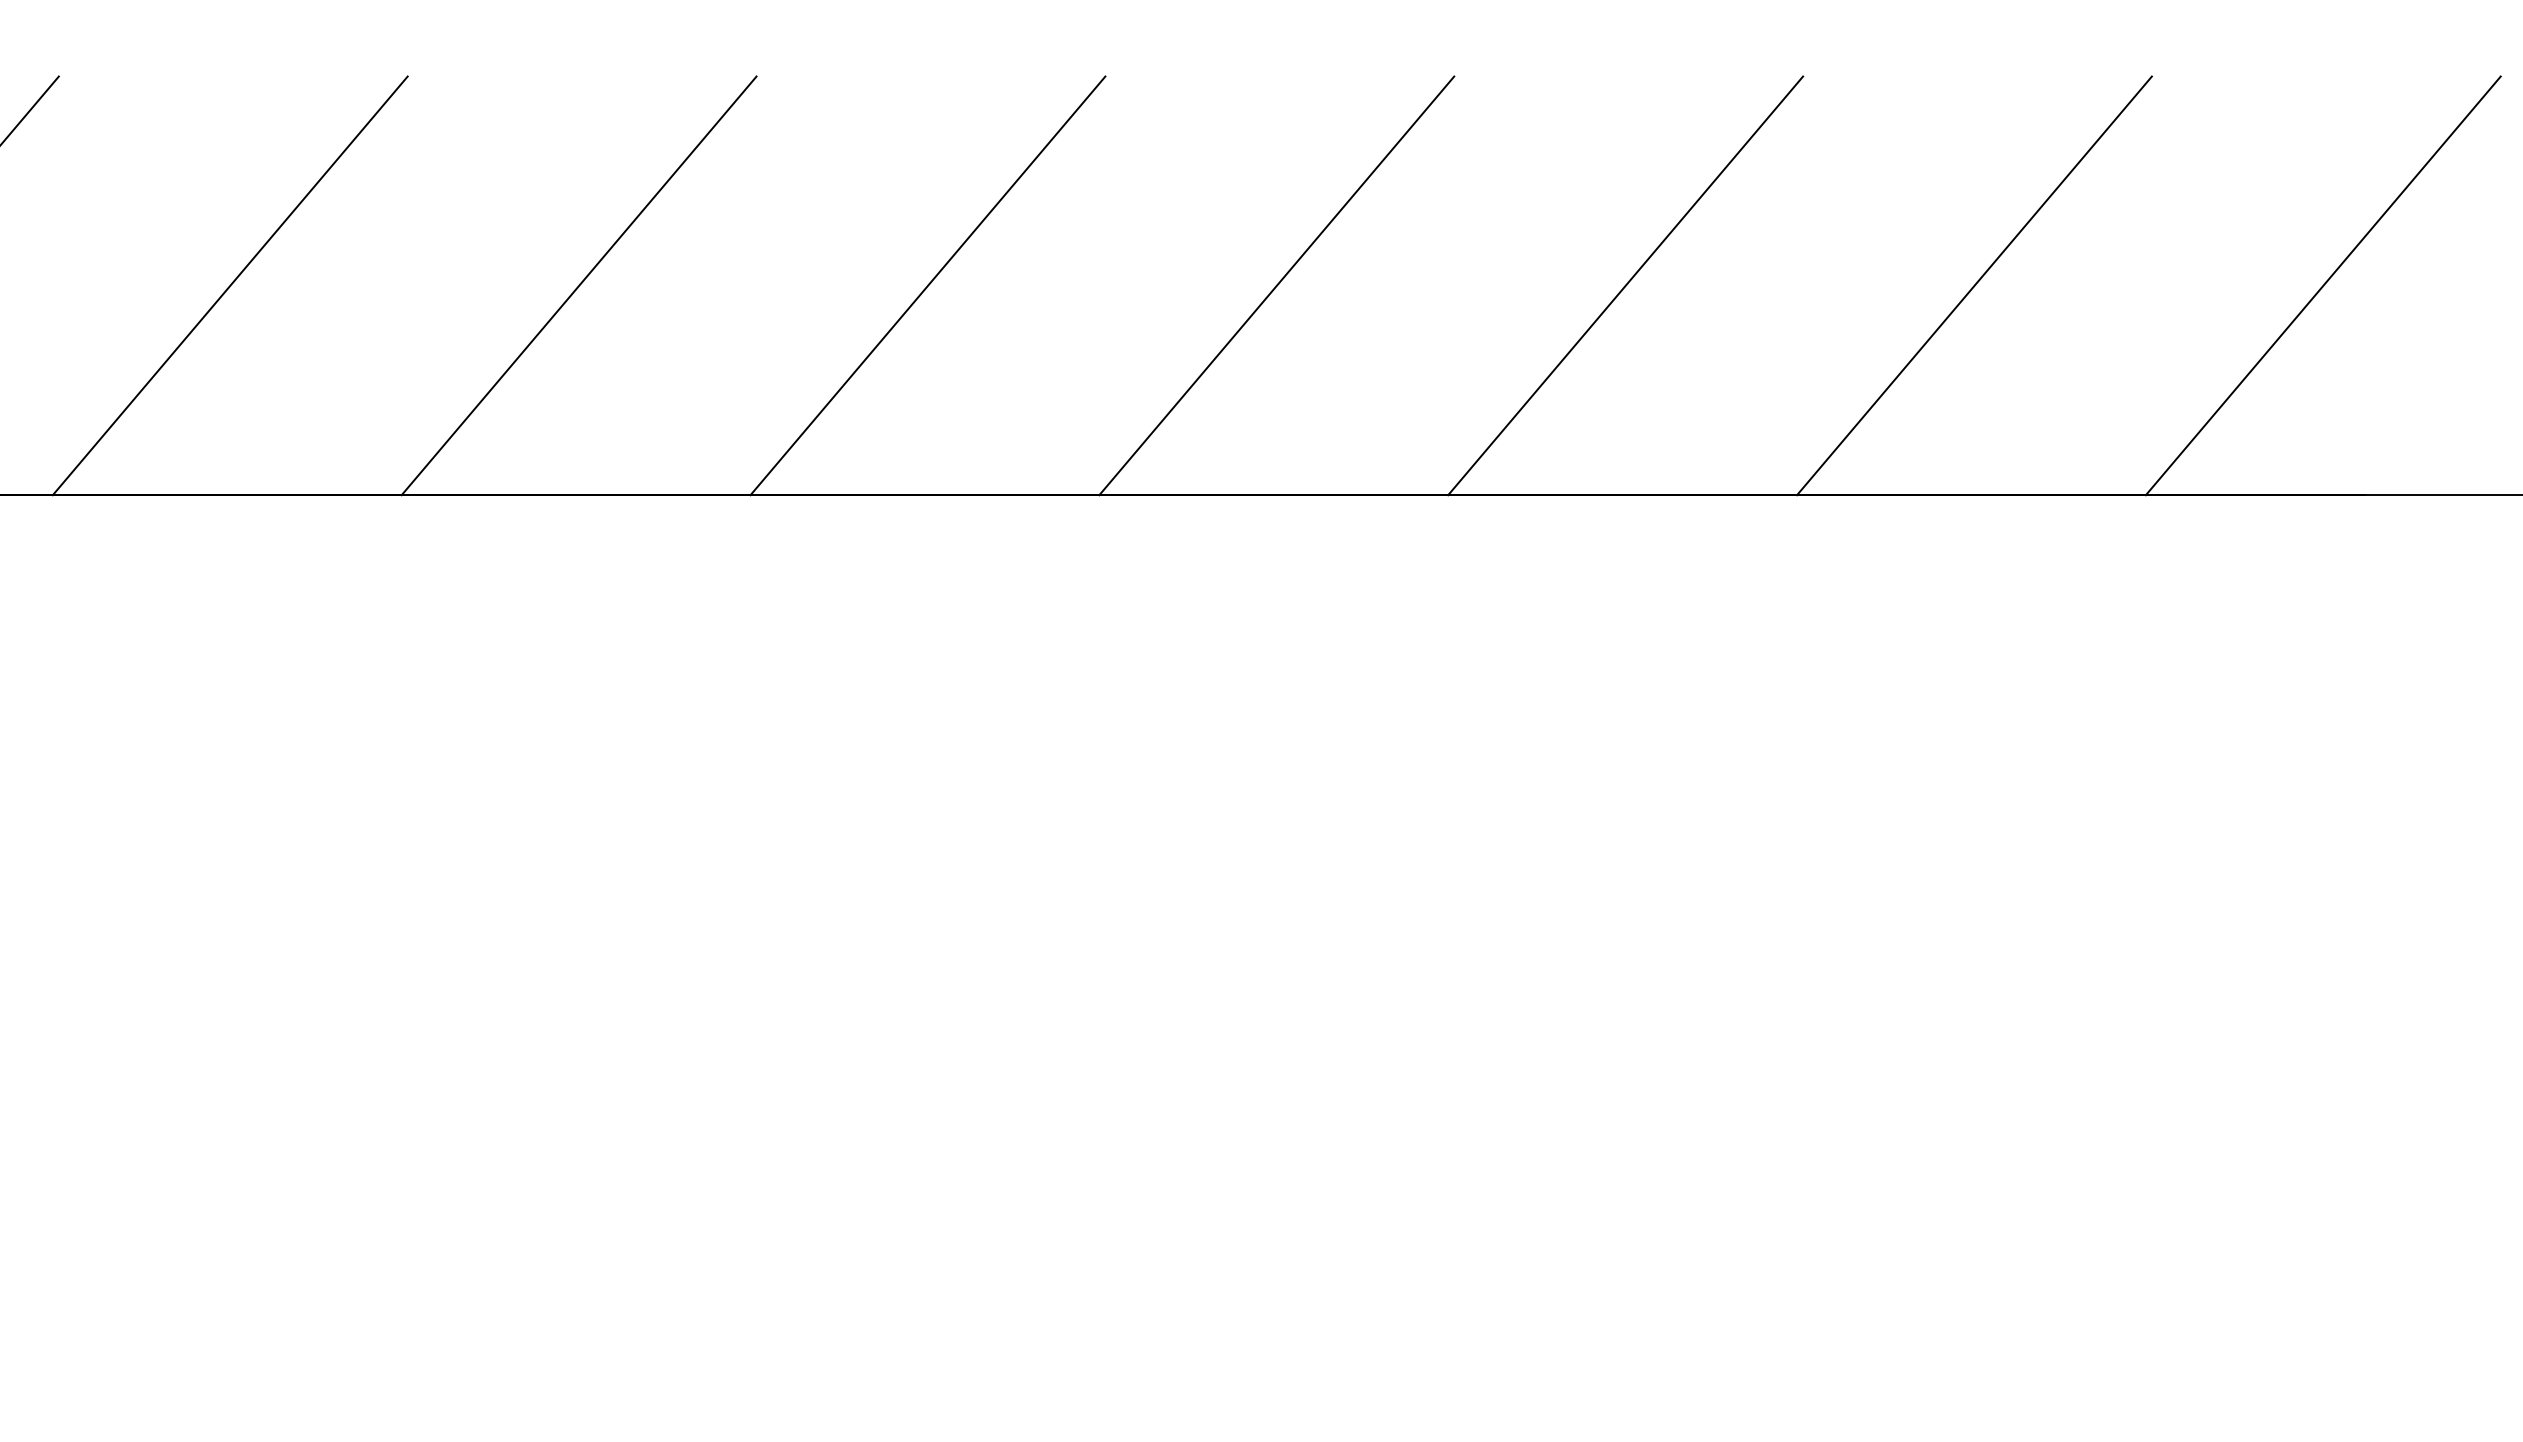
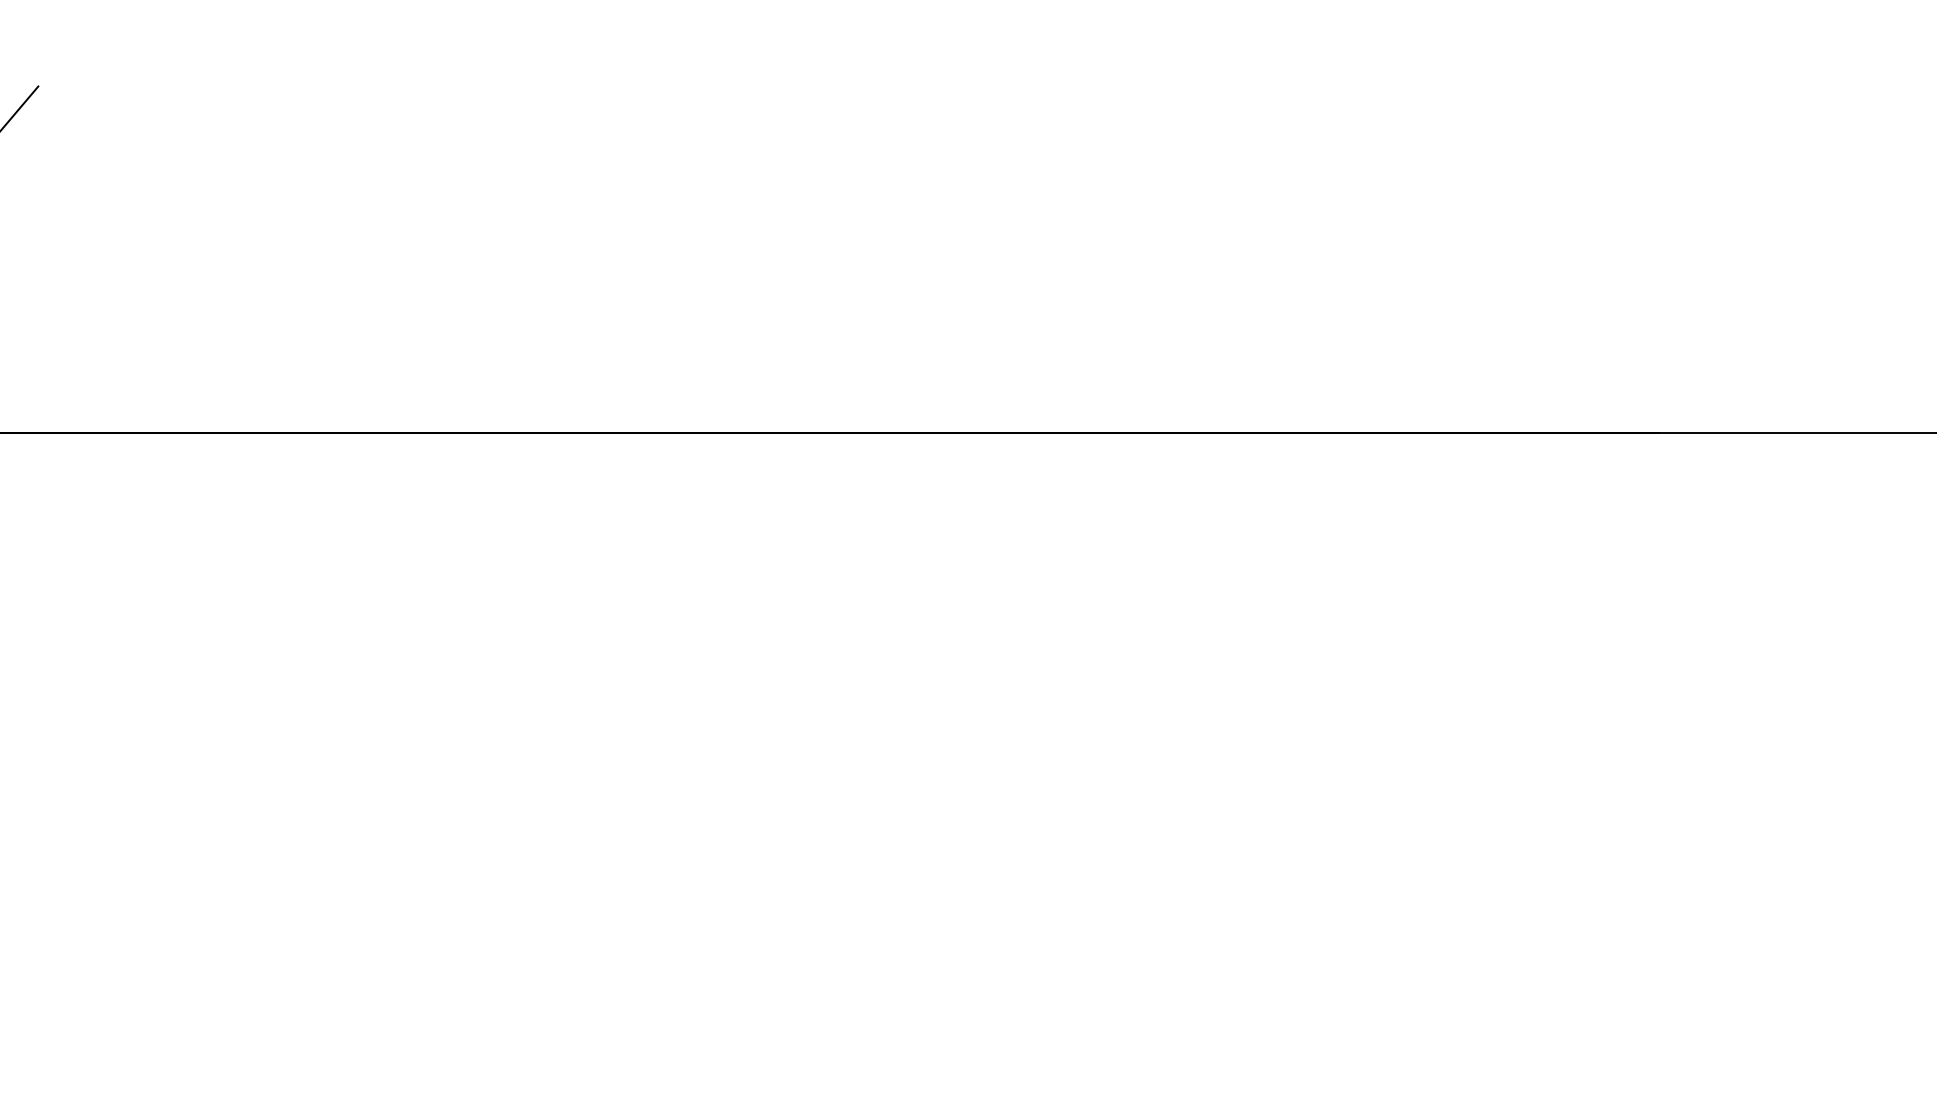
line: (578, 285) -> (179, 259), removed
line: (927, 285) -> (468, 259), removed
line: (1276, 285) -> (757, 259), removed
line: (1625, 285) -> (1046, 259), removed
line: (1974, 285) -> (1335, 259), removed
line: (2322, 285) -> (1623, 259), removed

